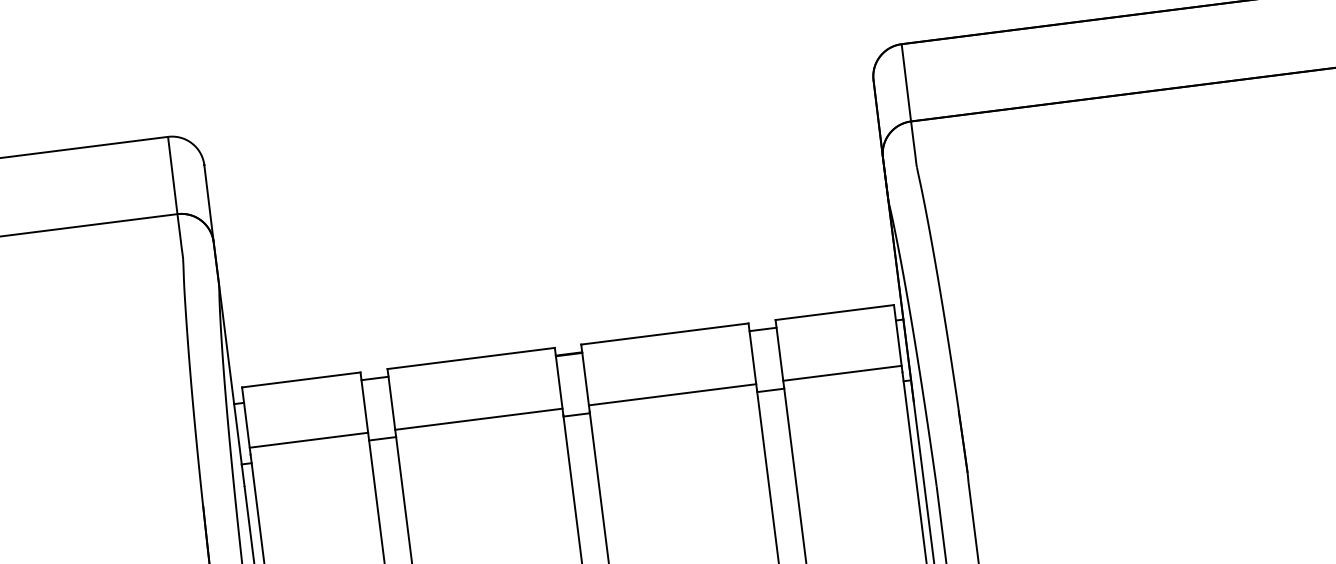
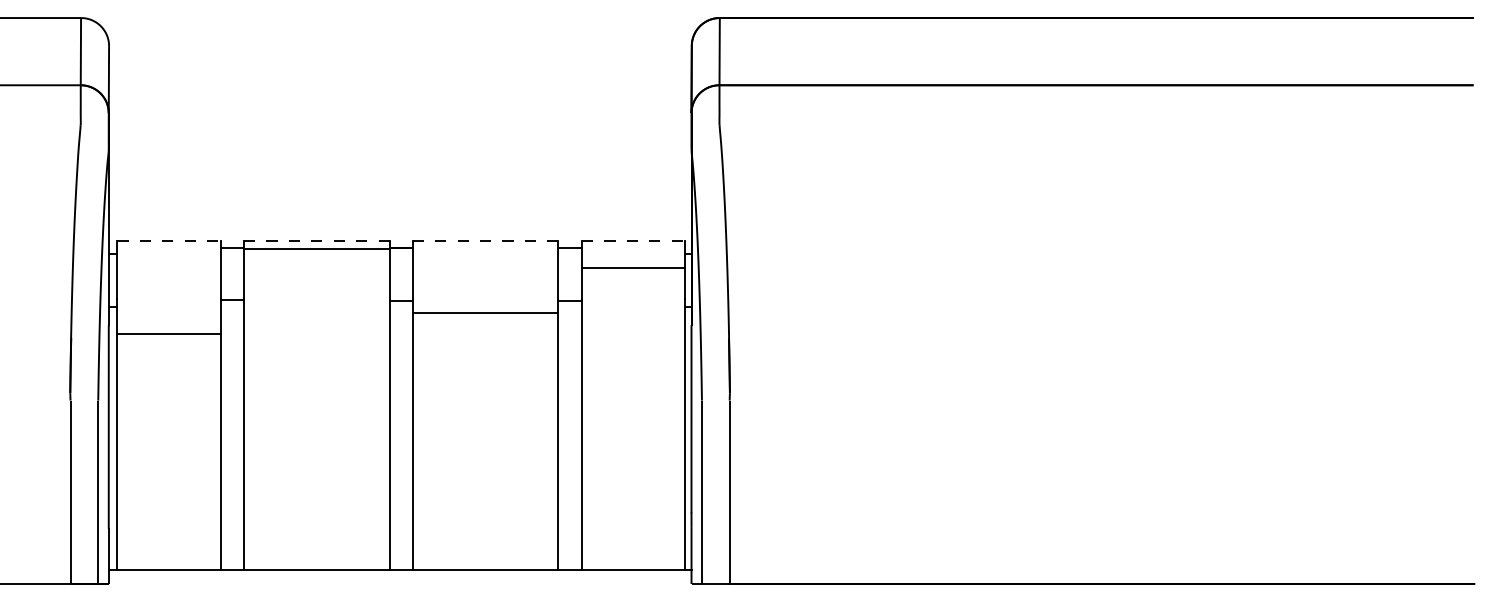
line: (834, 312) -> (633, 240), solid -> dashed
line: (664, 333) -> (485, 240), solid -> dashed
line: (470, 358) -> (316, 240), solid -> dashed
line: (842, 373) -> (633, 267), moved
line: (300, 379) -> (168, 240), solid -> dashed
line: (672, 394) -> (485, 312), moved
line: (478, 419) -> (316, 248), moved
line: (308, 440) -> (168, 334), moved

